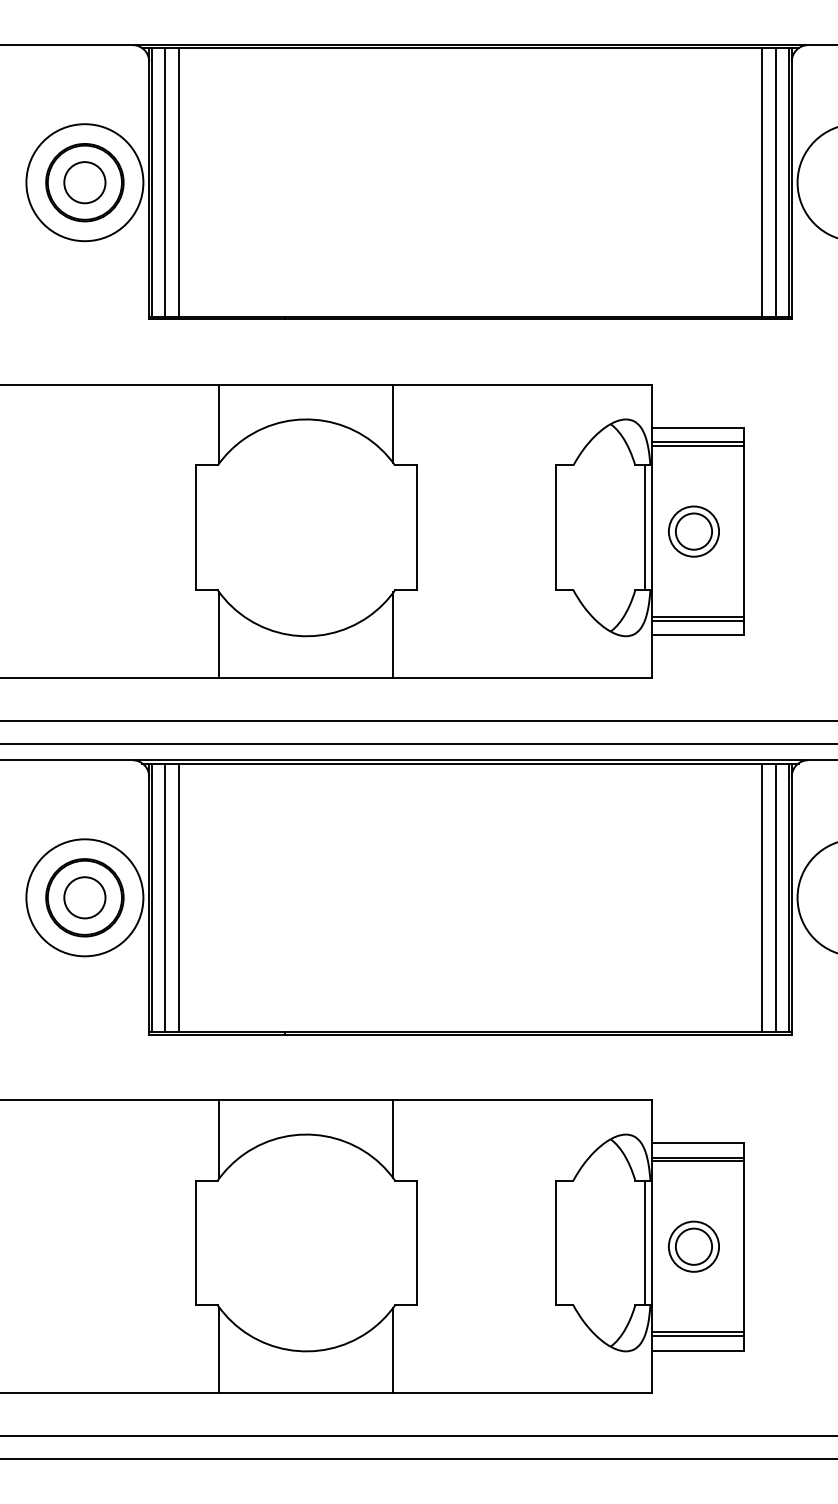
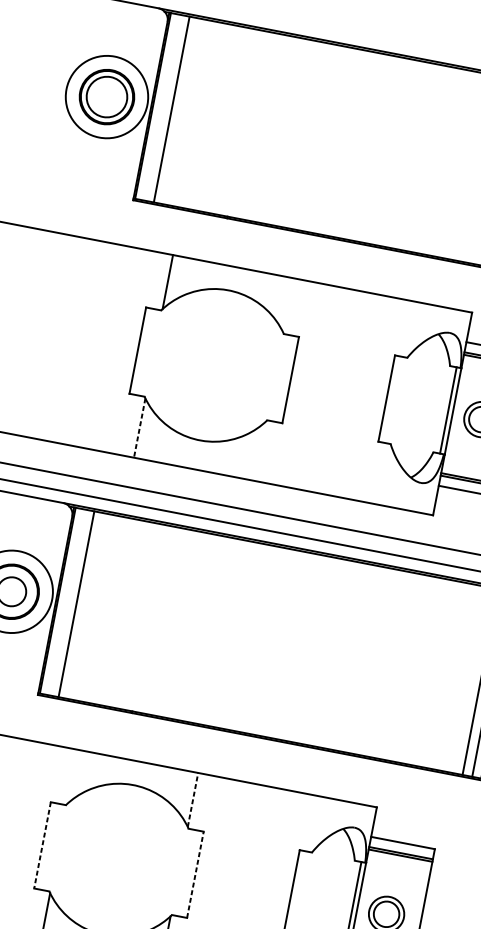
circle: (84, 182) -> (106, 96), size x1.4
line: (164, 182) -> (162, 107), removed
line: (393, 424) -> (288, 305), removed
line: (219, 635) -> (139, 428), solid -> dashed
line: (393, 635) -> (260, 451), removed
line: (164, 897) -> (66, 602), removed
line: (393, 1138) -> (193, 799), solid -> dashed
line: (219, 1139) -> (72, 776), removed
line: (416, 1242) -> (195, 874), solid -> dashed
line: (195, 1243) -> (42, 845), solid -> dashed

